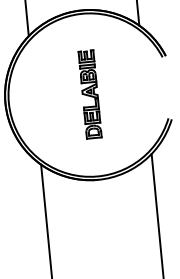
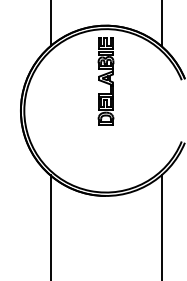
part: (89, 94) -> (105, 81), moved

